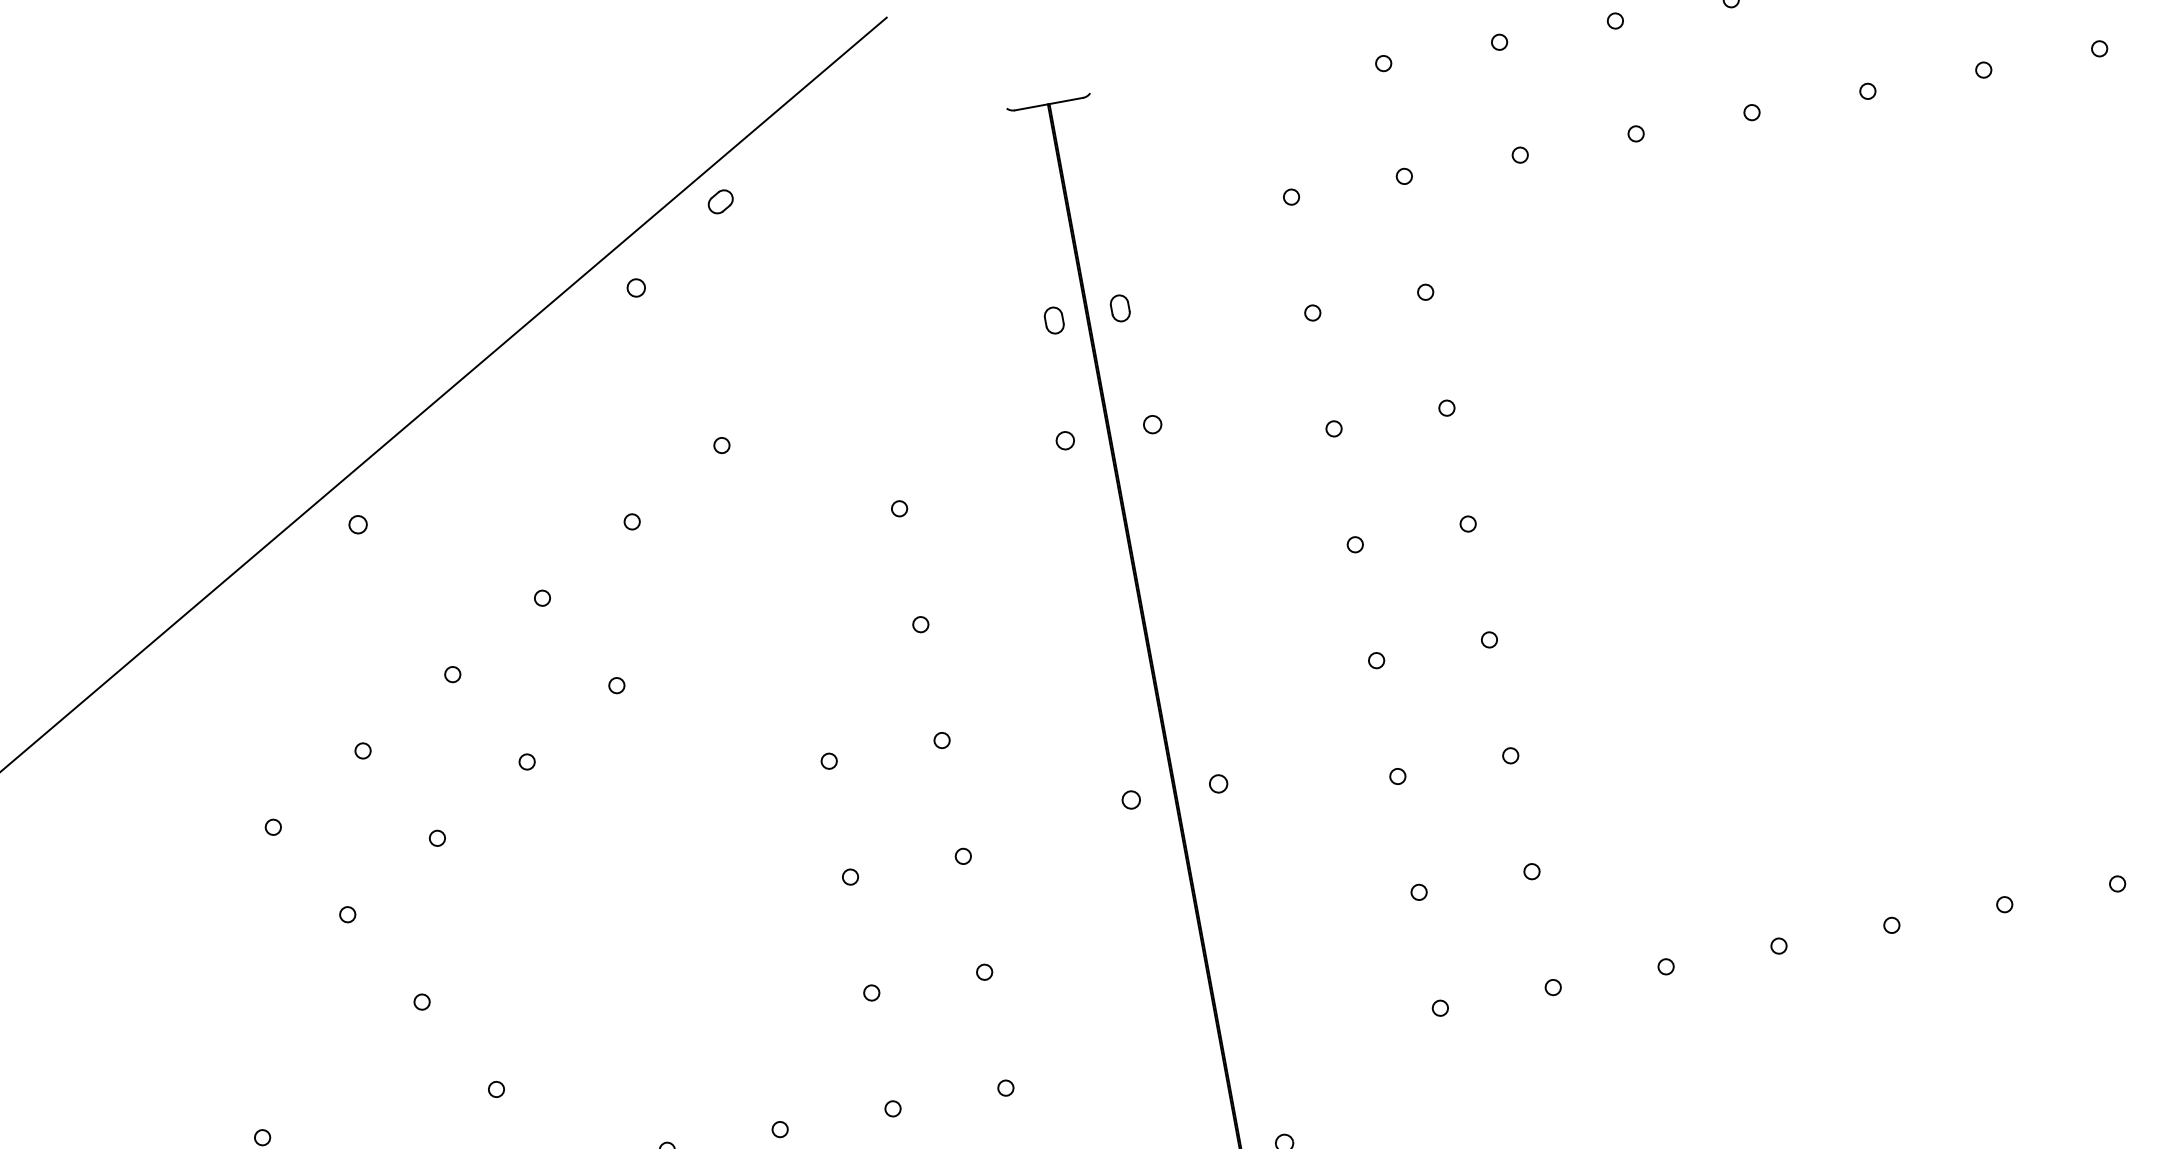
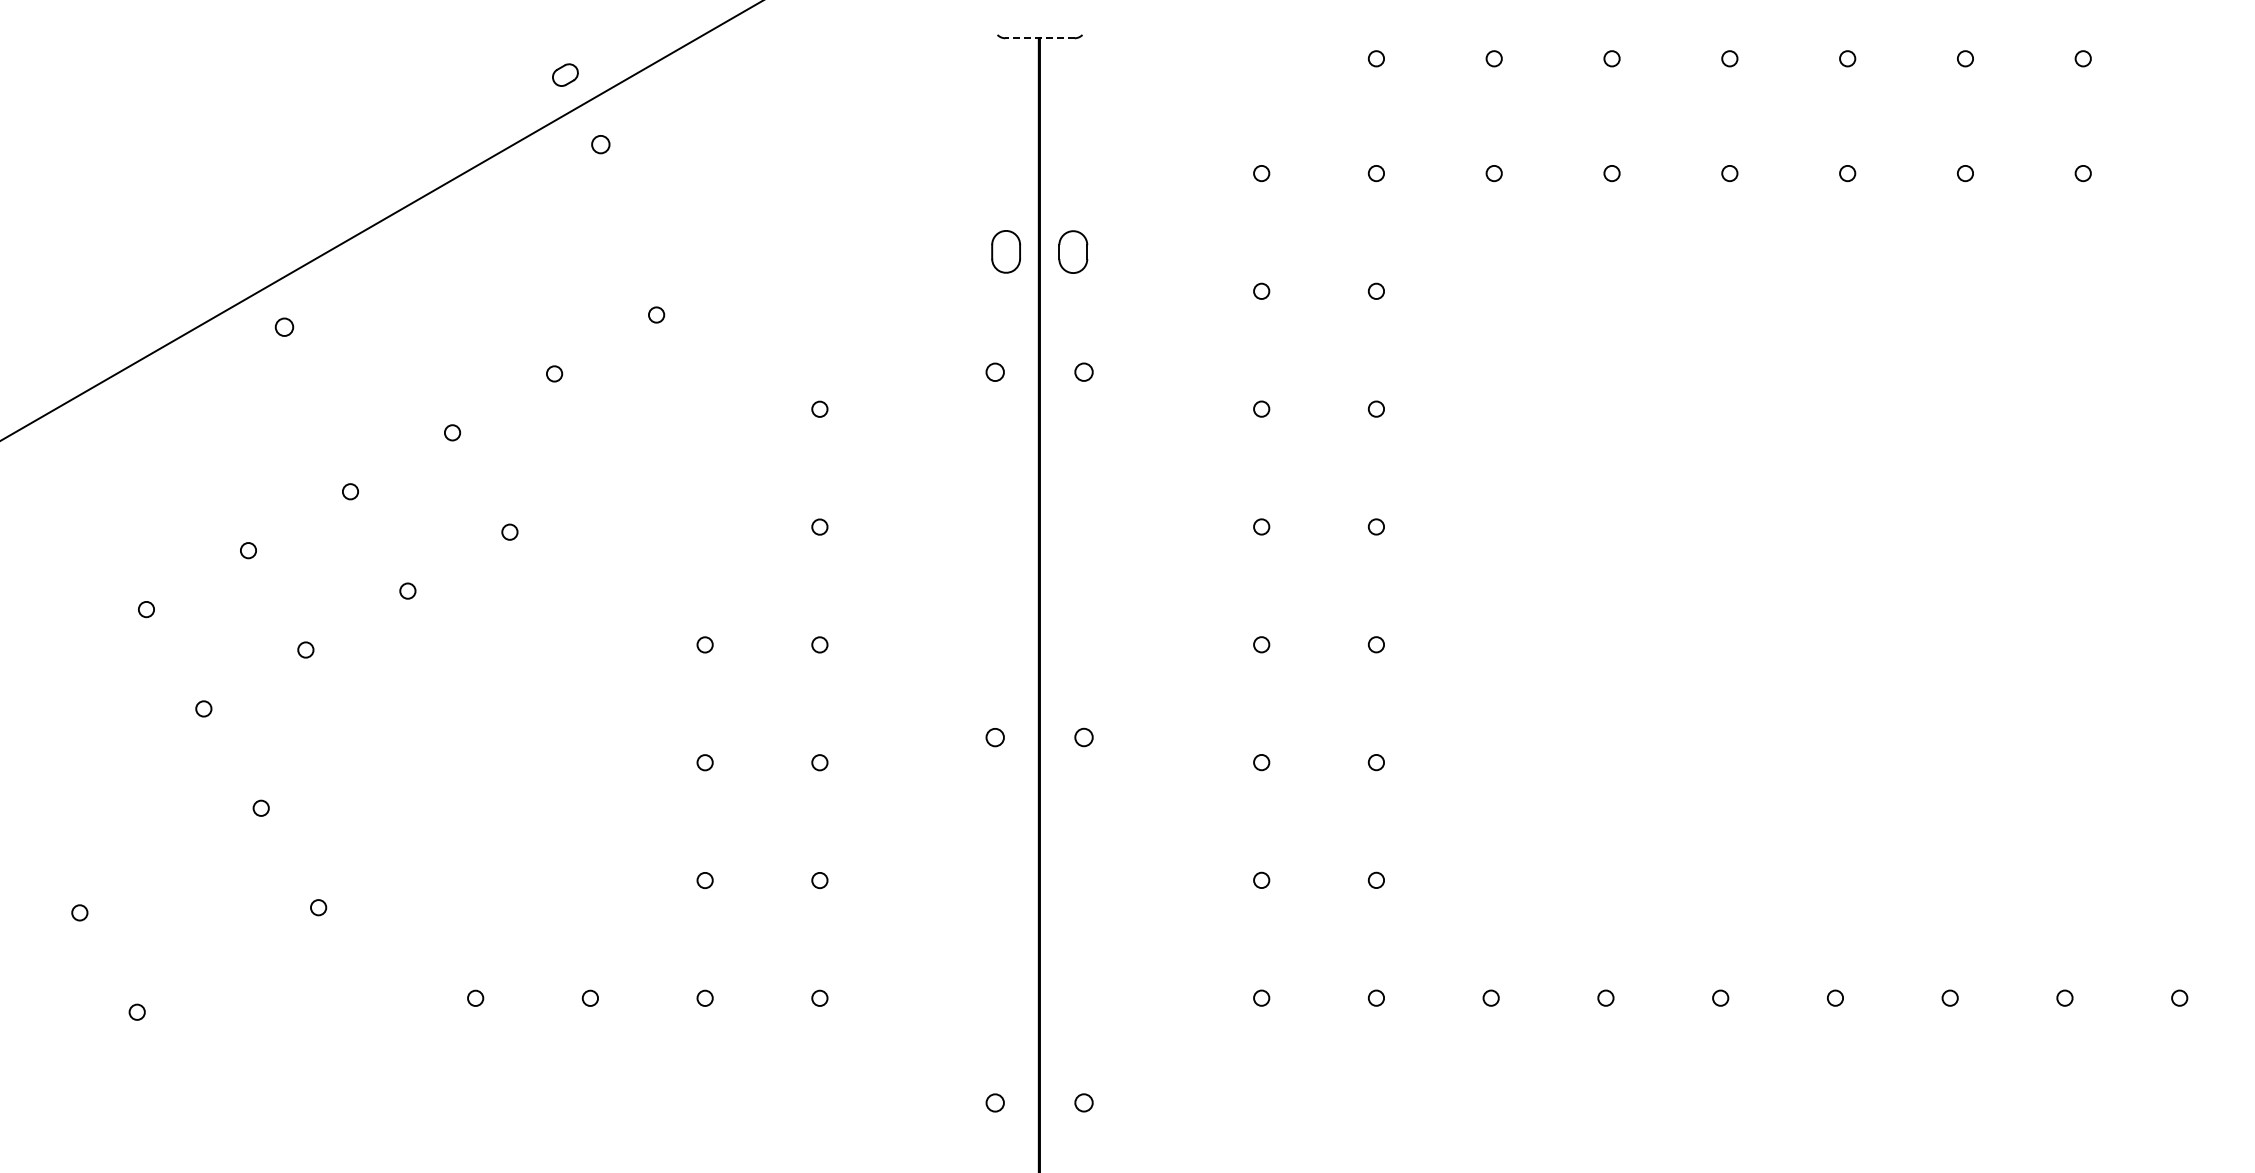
line: (1049, 104) -> (1040, 38), solid -> dashed
part: (720, 201) -> (565, 74), moved
part: (1119, 307) -> (1072, 251), size x1.6
part: (1053, 321) -> (1005, 252), size x1.6

